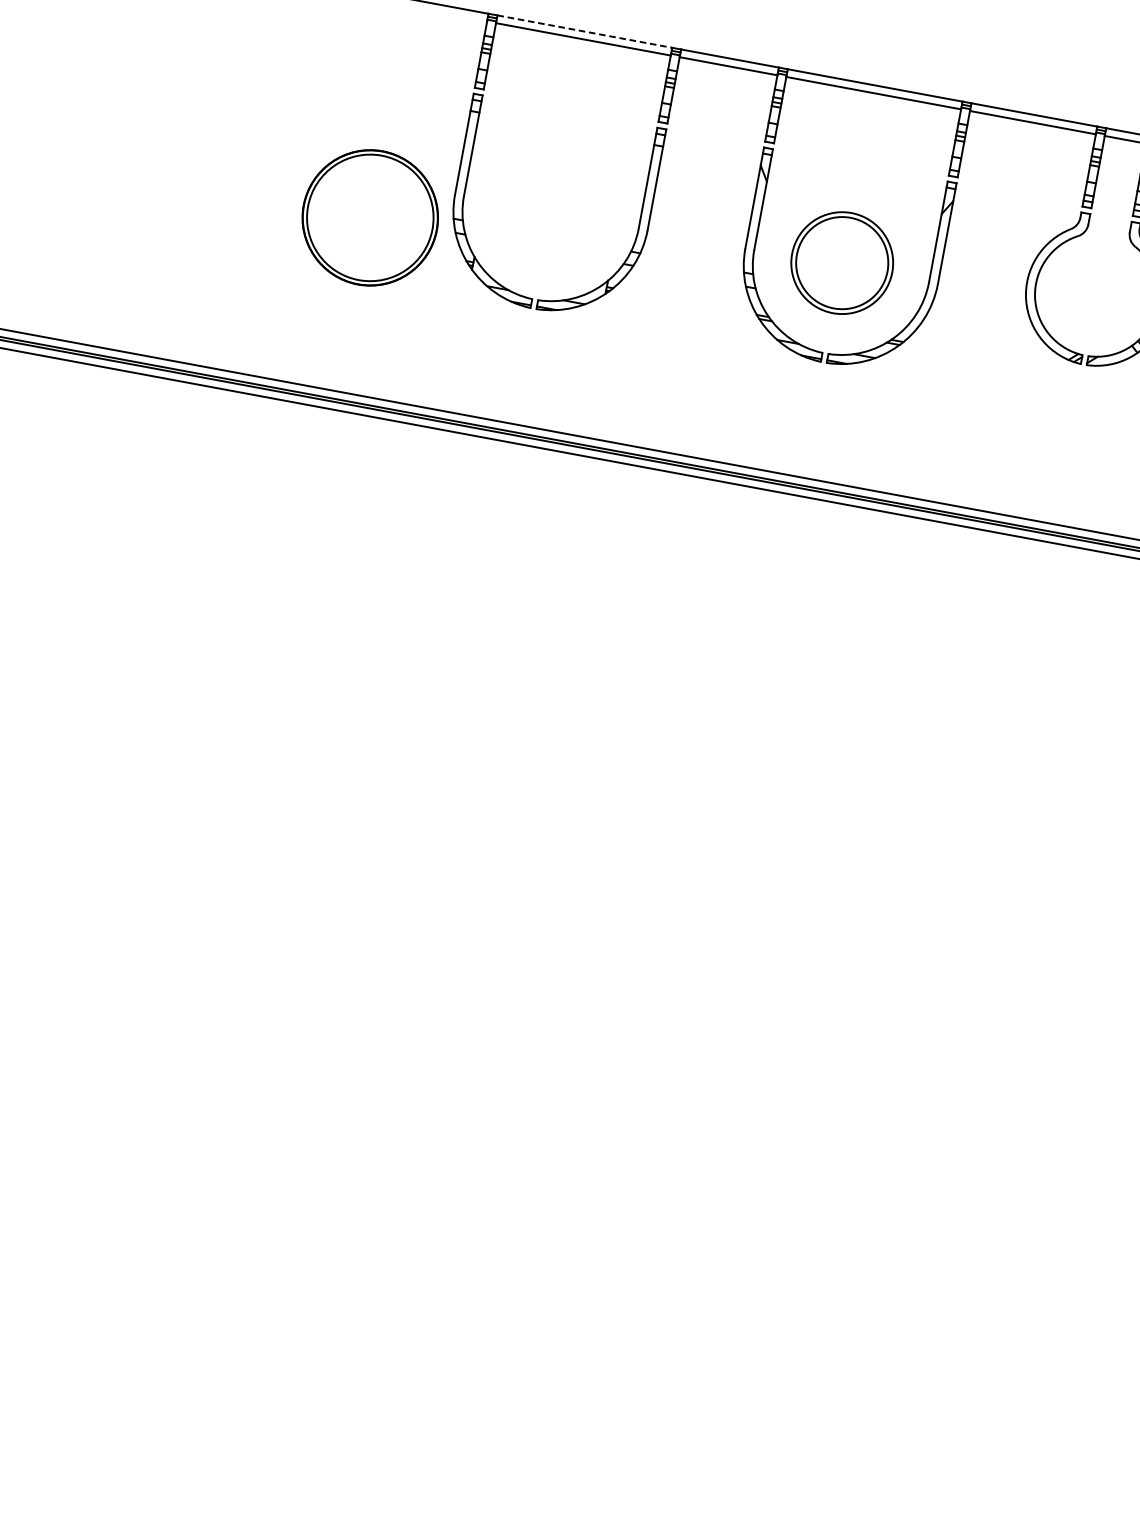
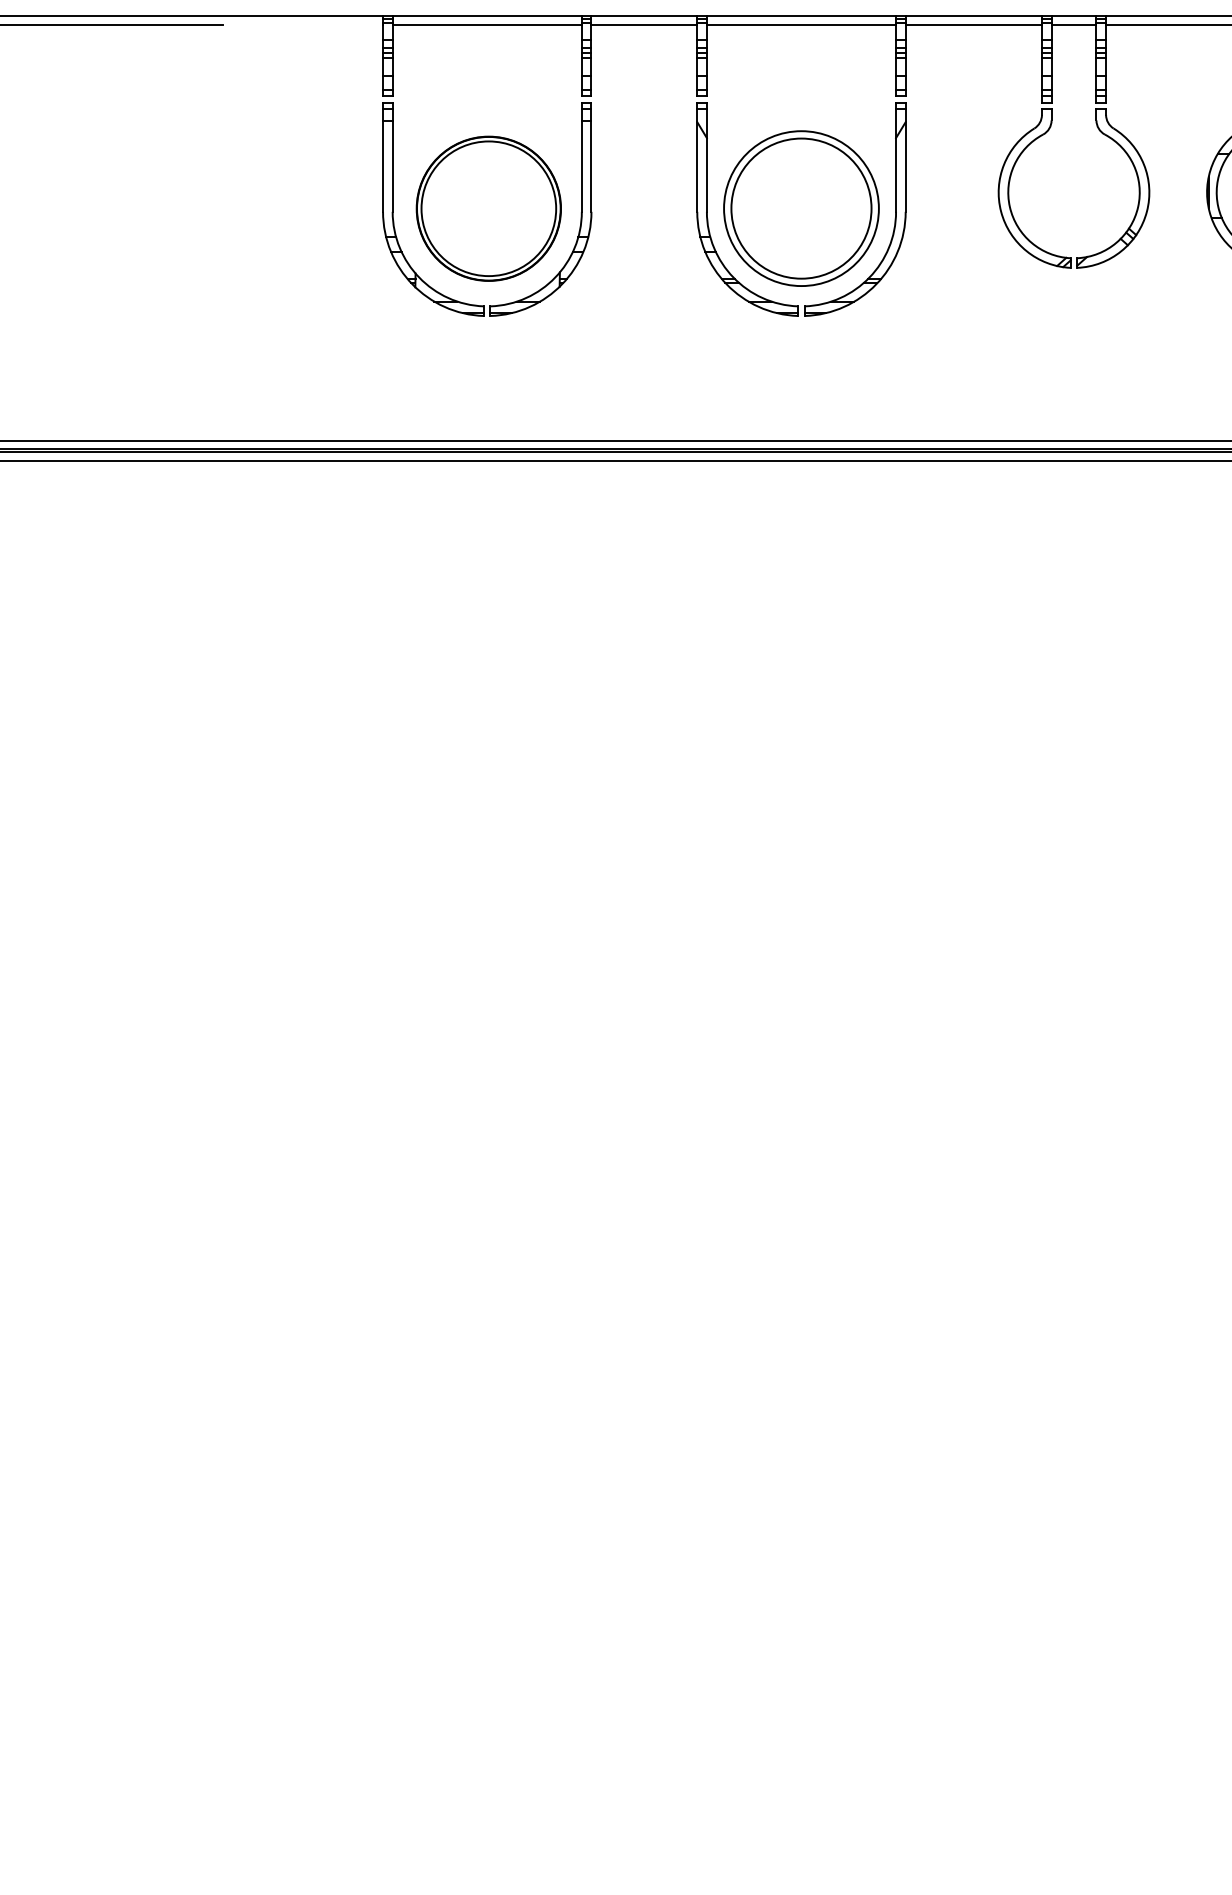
line: (585, 31) -> (487, 16), dashed -> solid
part: (370, 217) -> (488, 208), moved
part: (842, 263) -> (801, 208), size x1.43

